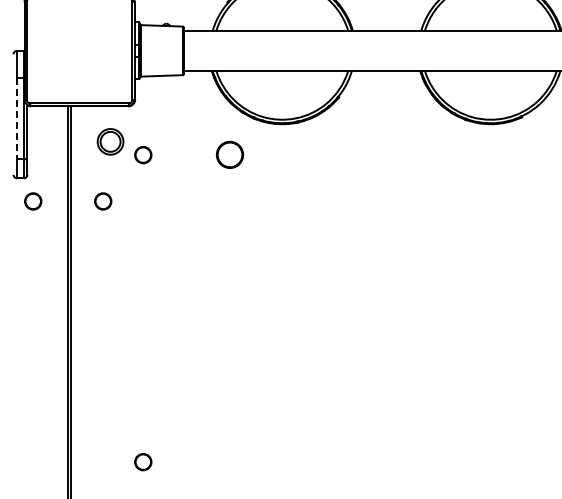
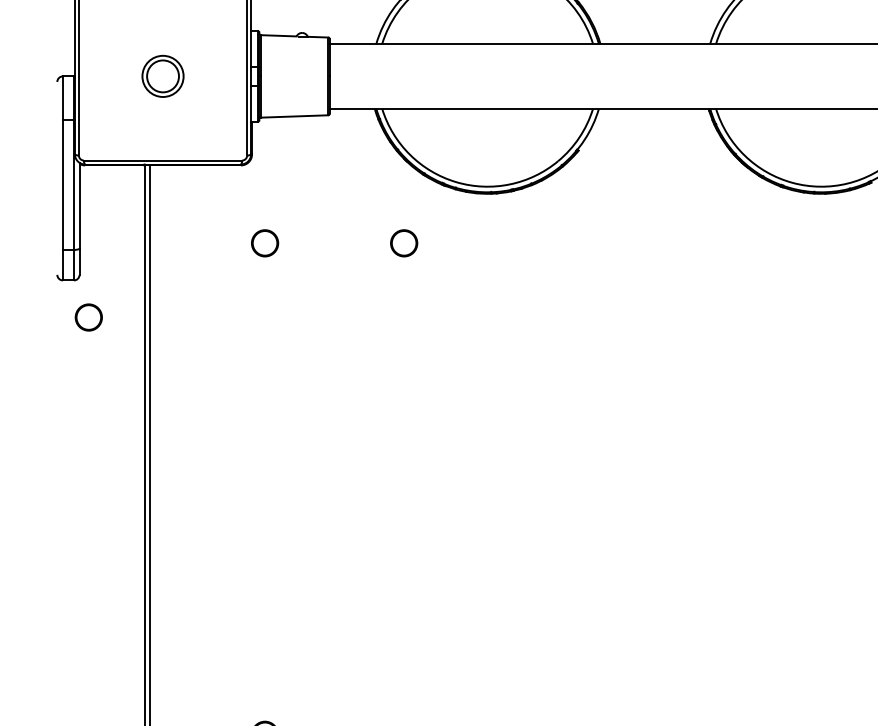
line: (17, 118) -> (63, 184), dashed -> solid
part: (110, 141) -> (162, 75), moved
circle: (230, 155) -> (404, 243), size x0.62
circle: (103, 201) -> (201, 317), removed

